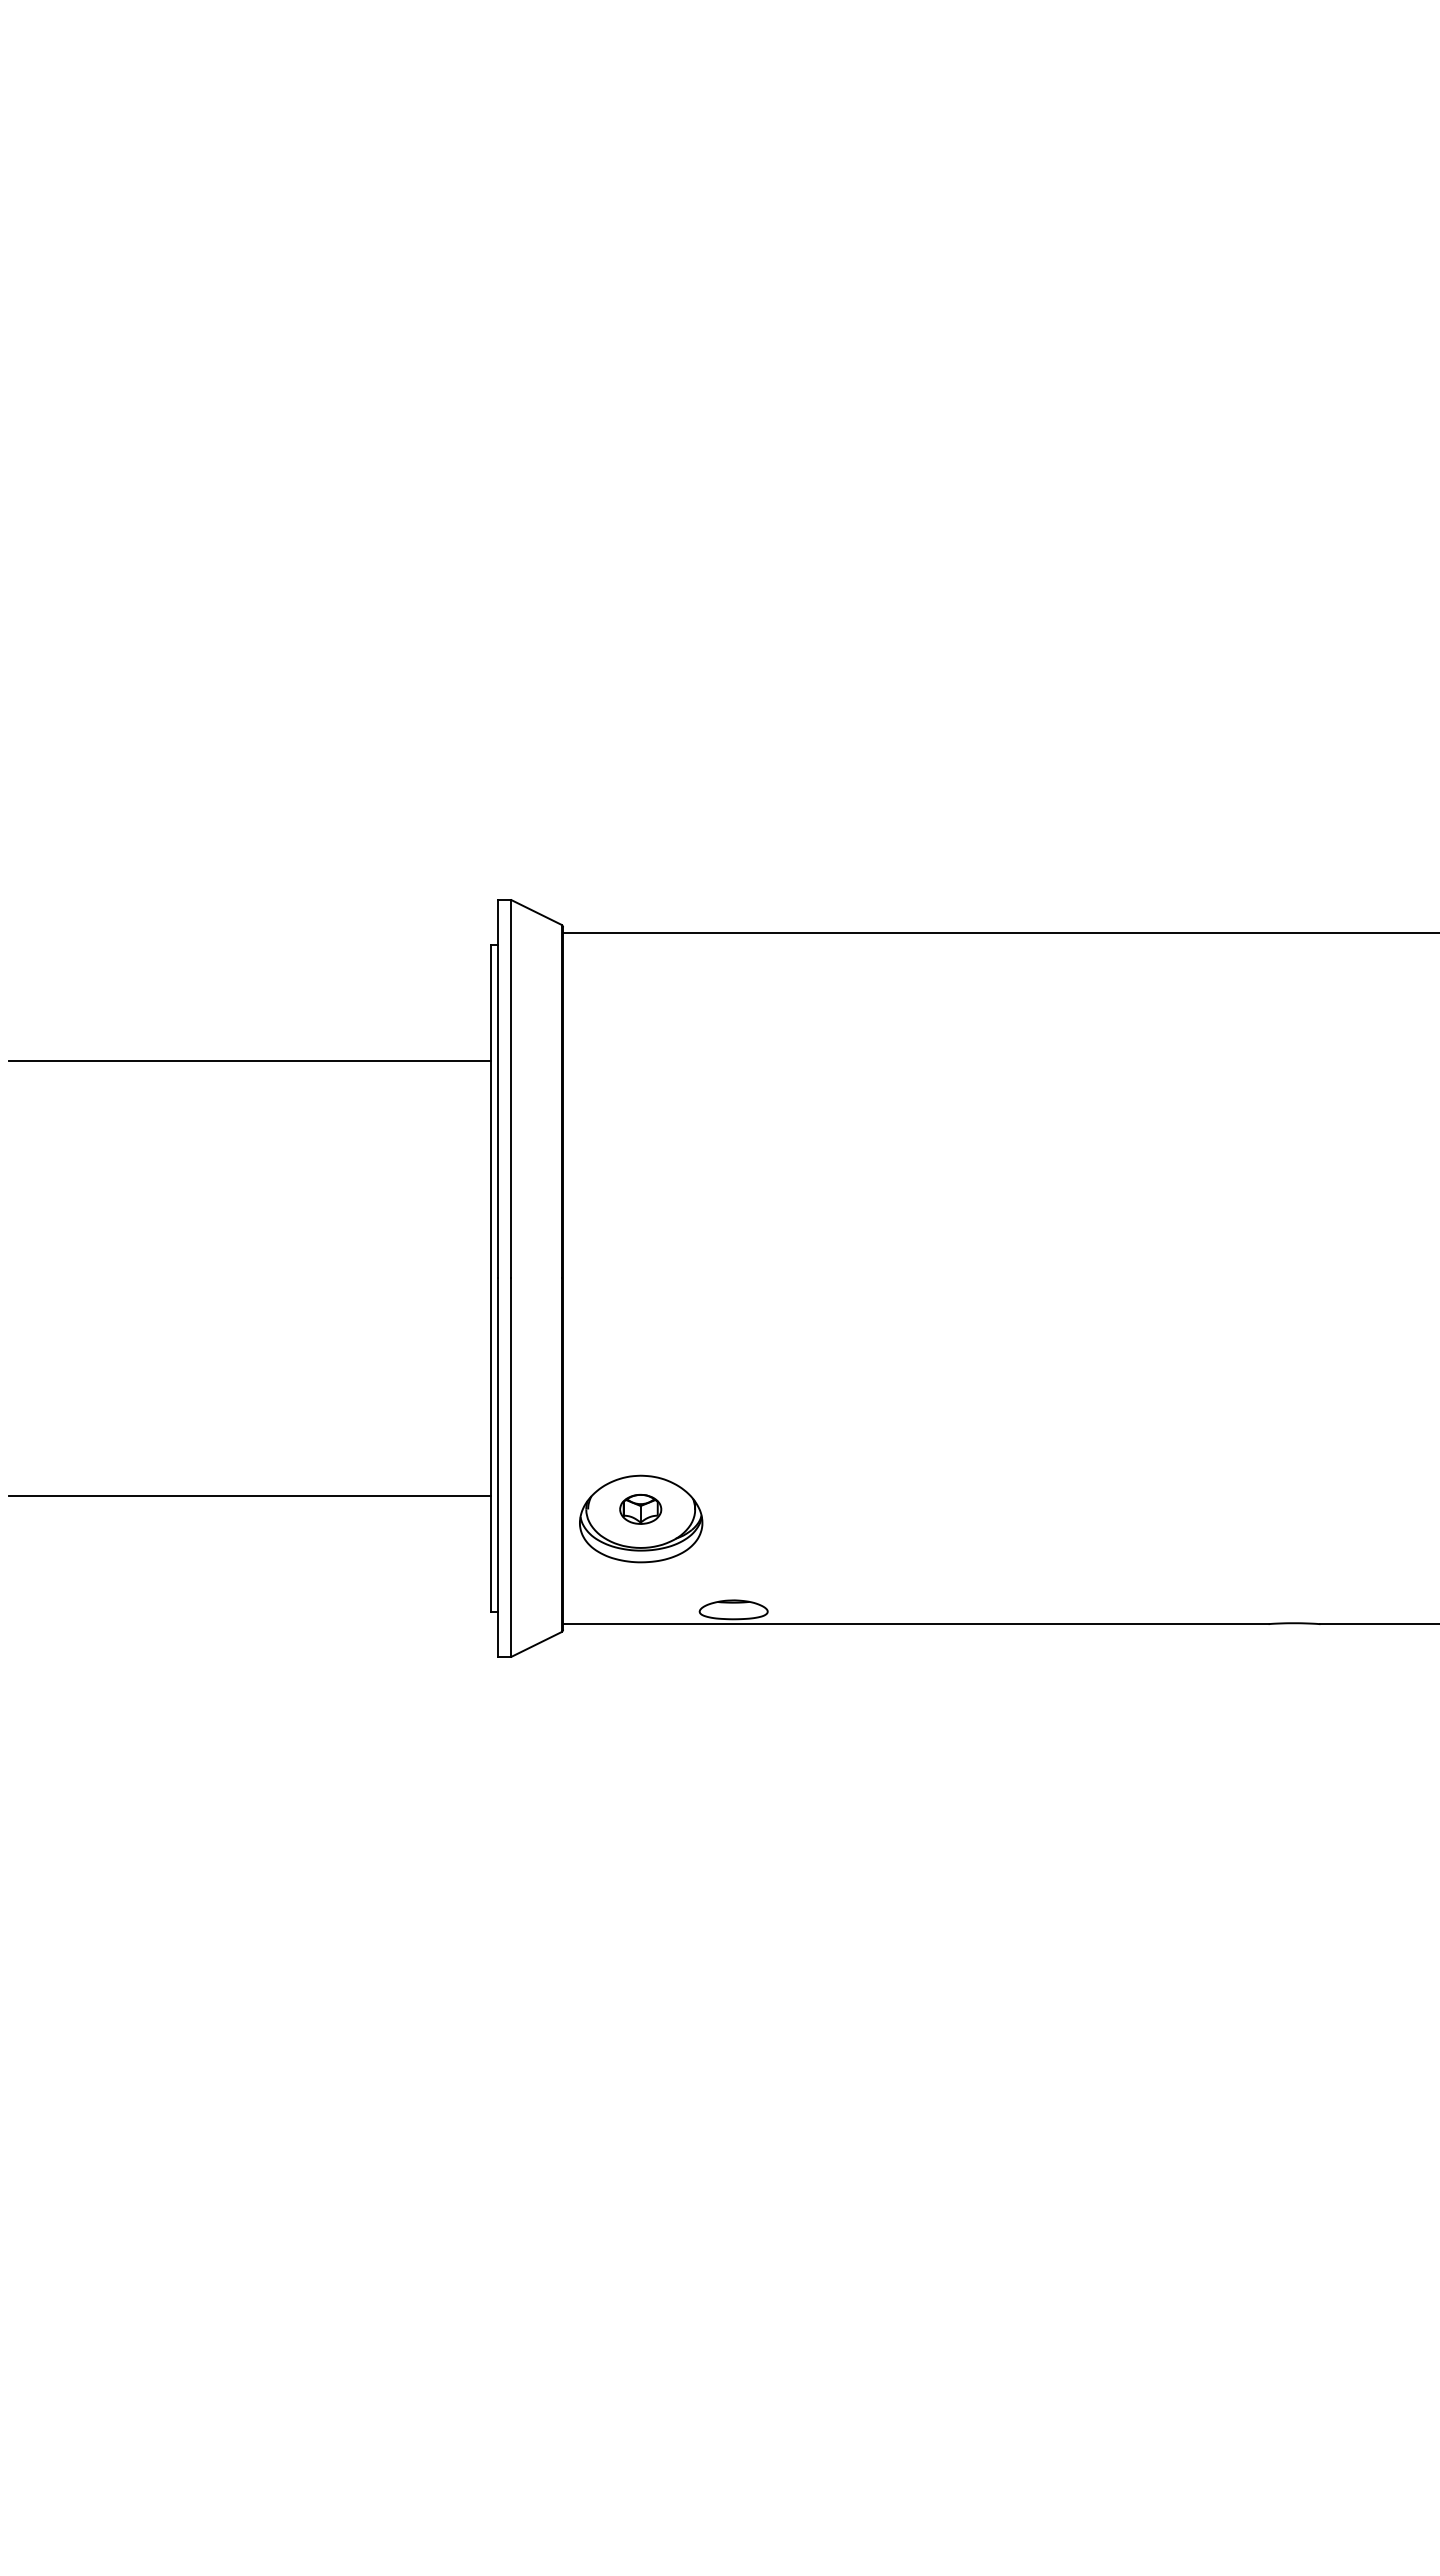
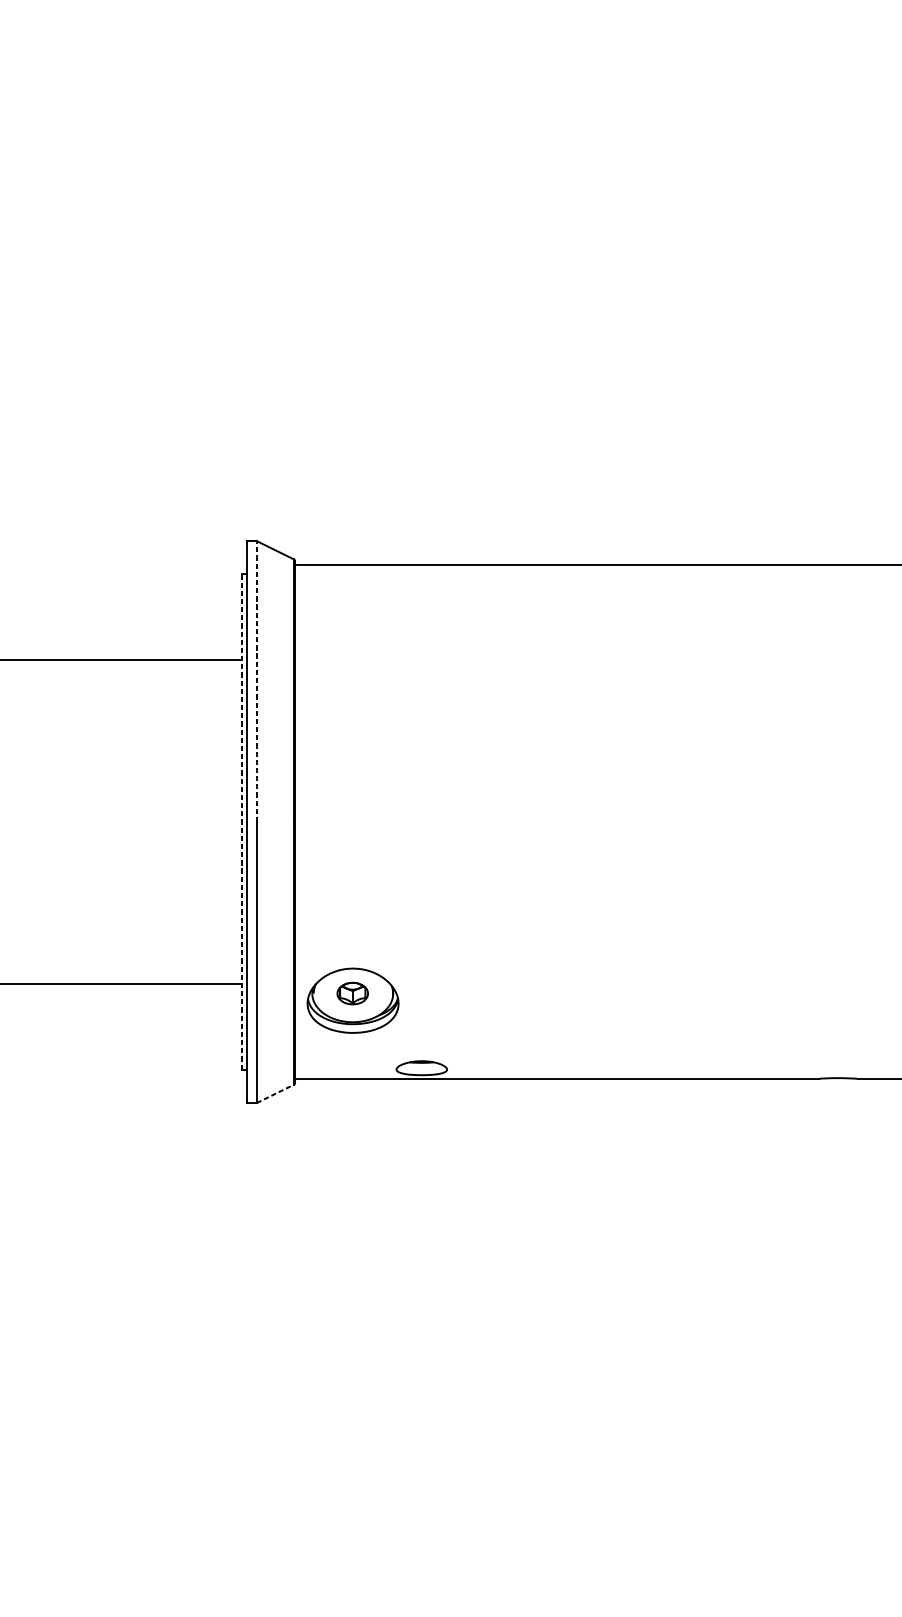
line: (511, 1088) -> (256, 680), solid -> dashed
line: (491, 1277) -> (241, 821), solid -> dashed
line: (536, 1644) -> (275, 1093), solid -> dashed

